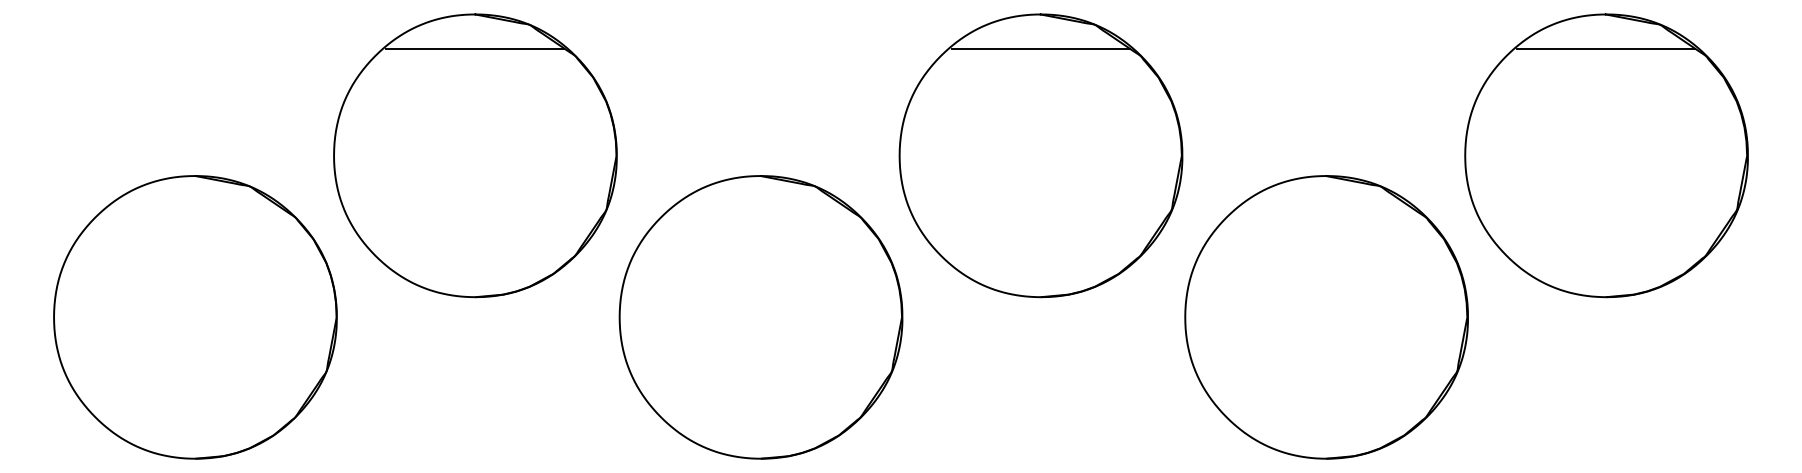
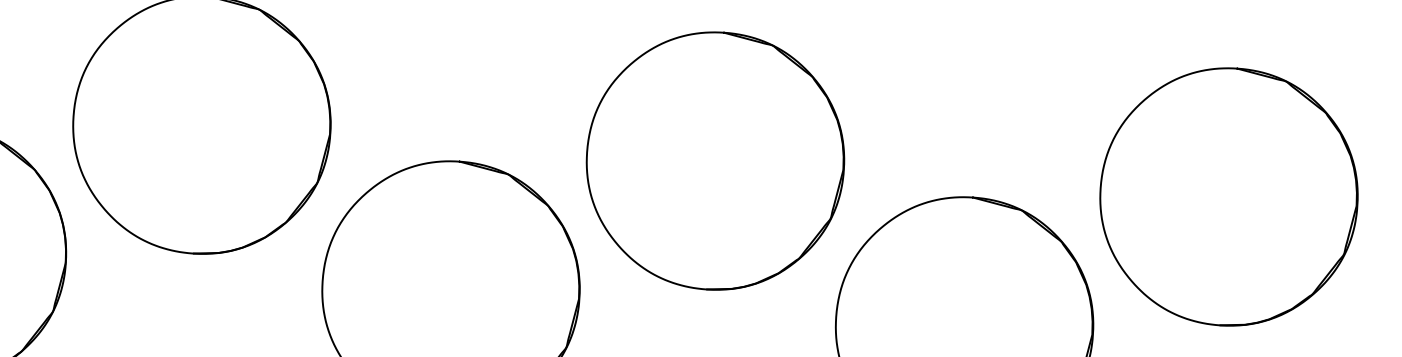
line: (474, 48) -> (207, 27), removed
line: (1040, 48) -> (721, 63), removed
line: (1605, 48) -> (1234, 99), removed

